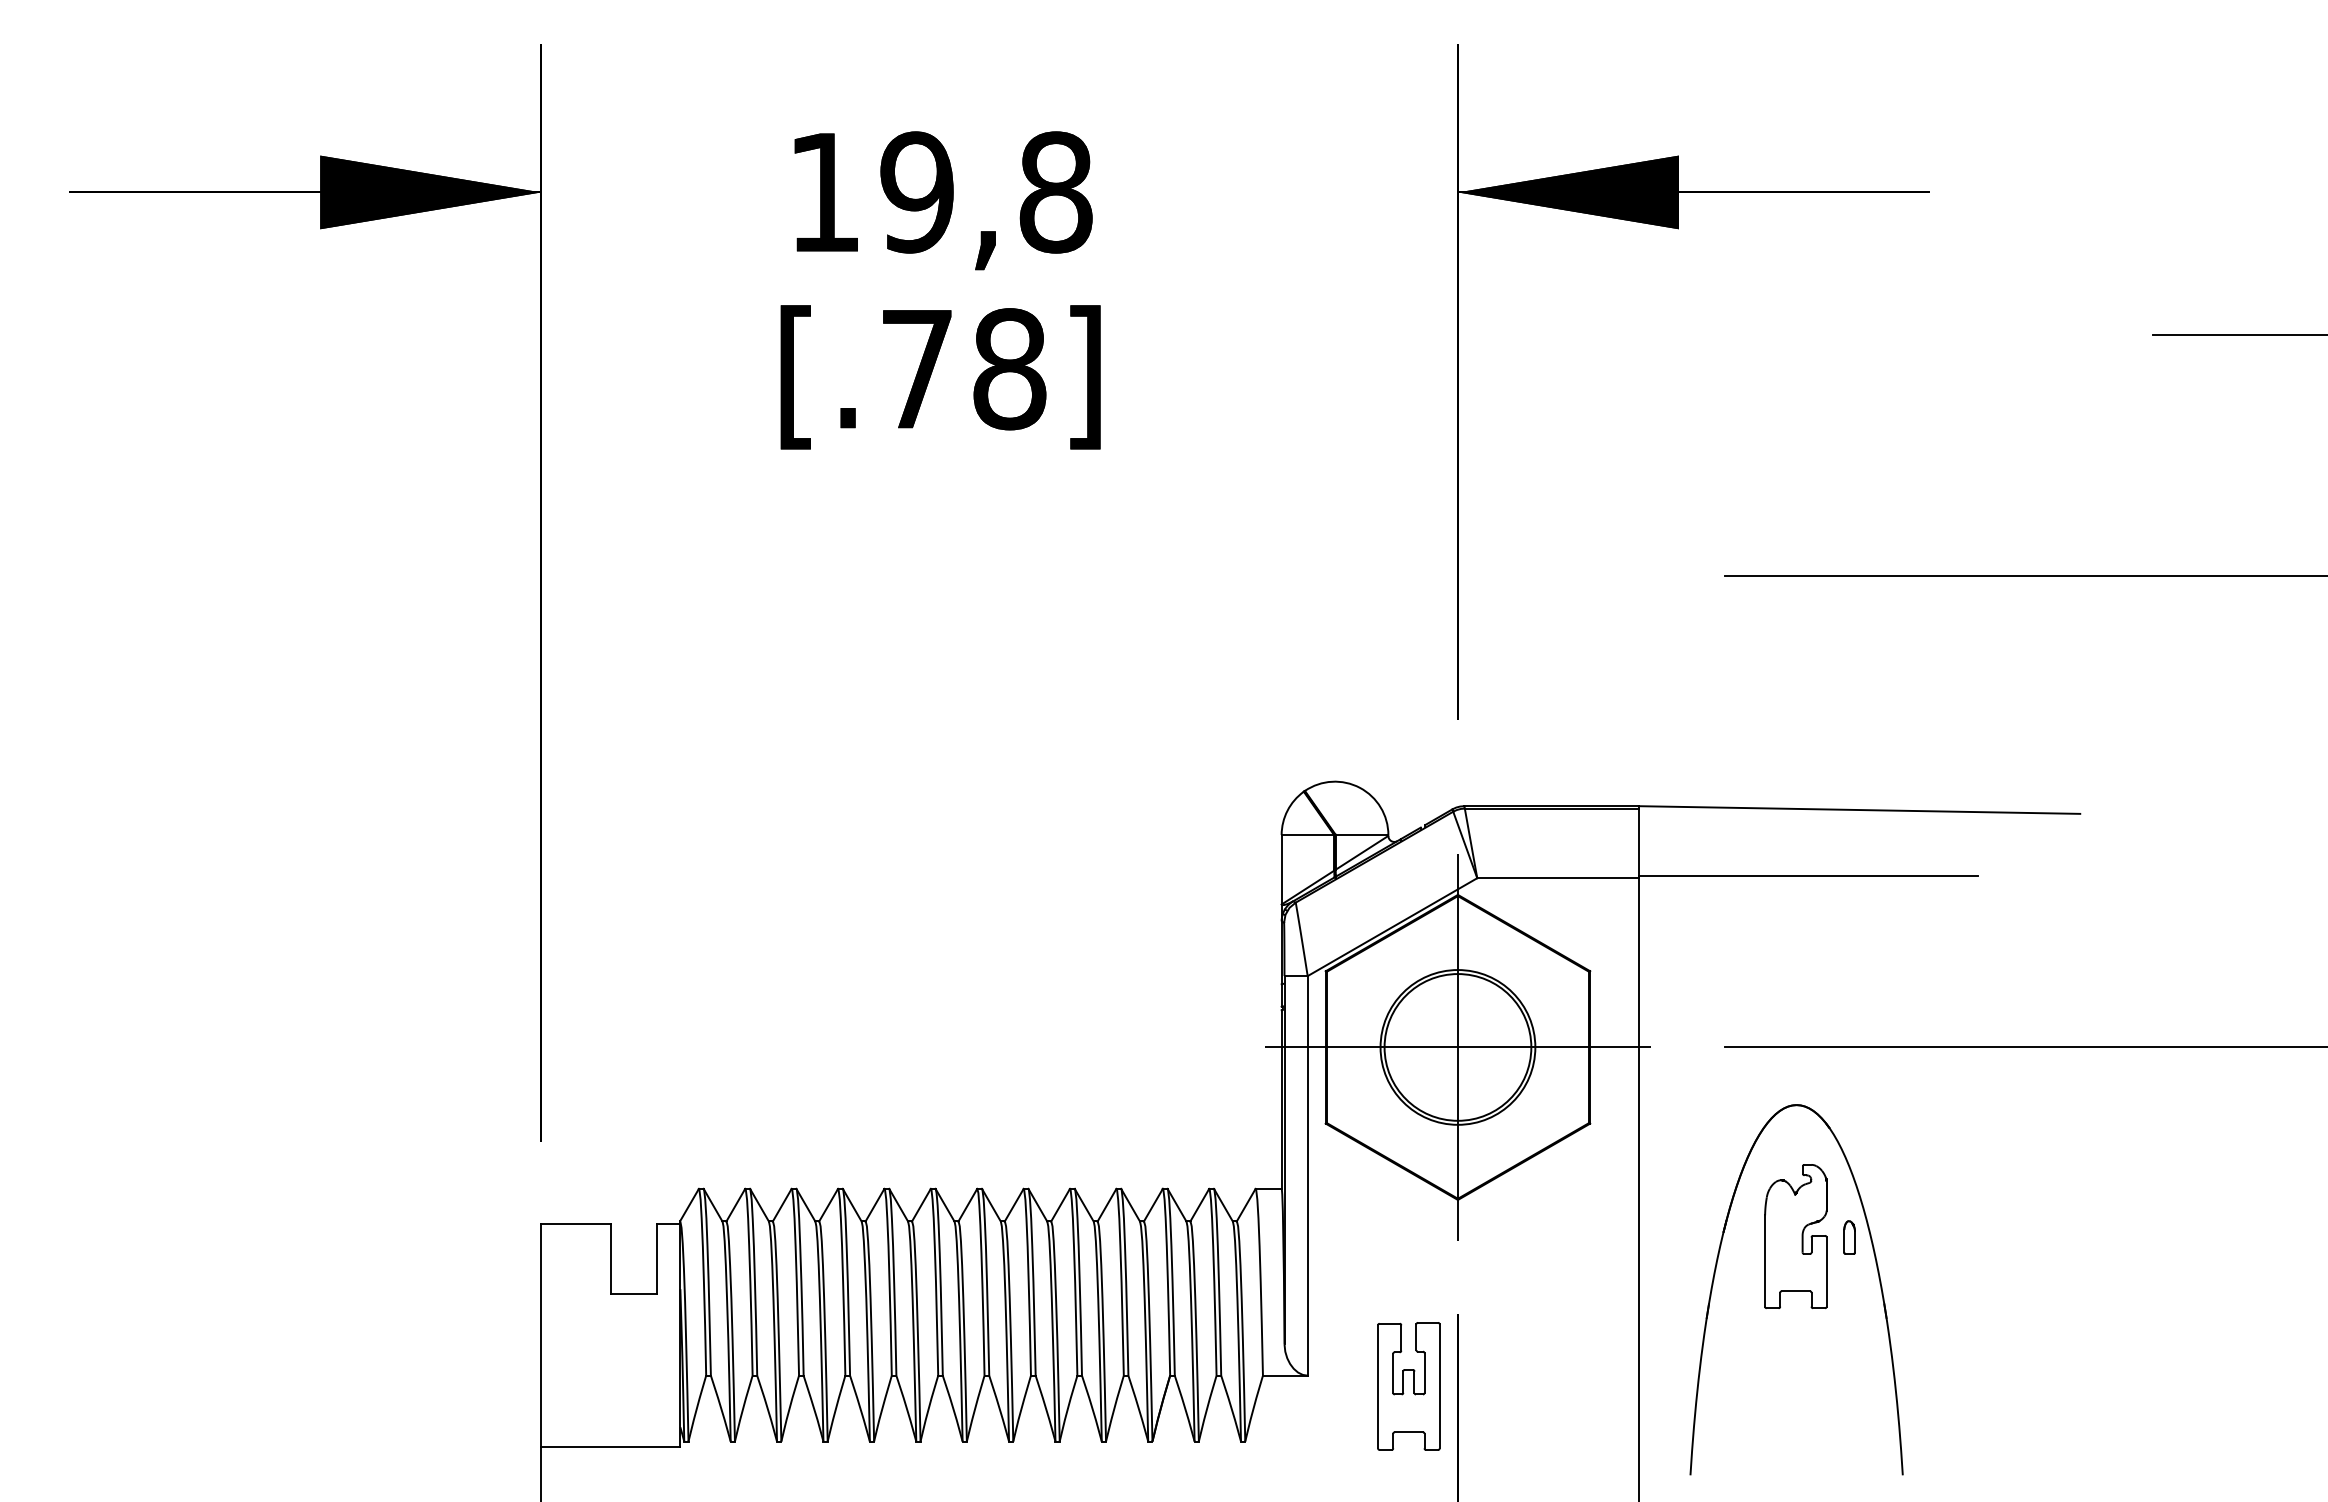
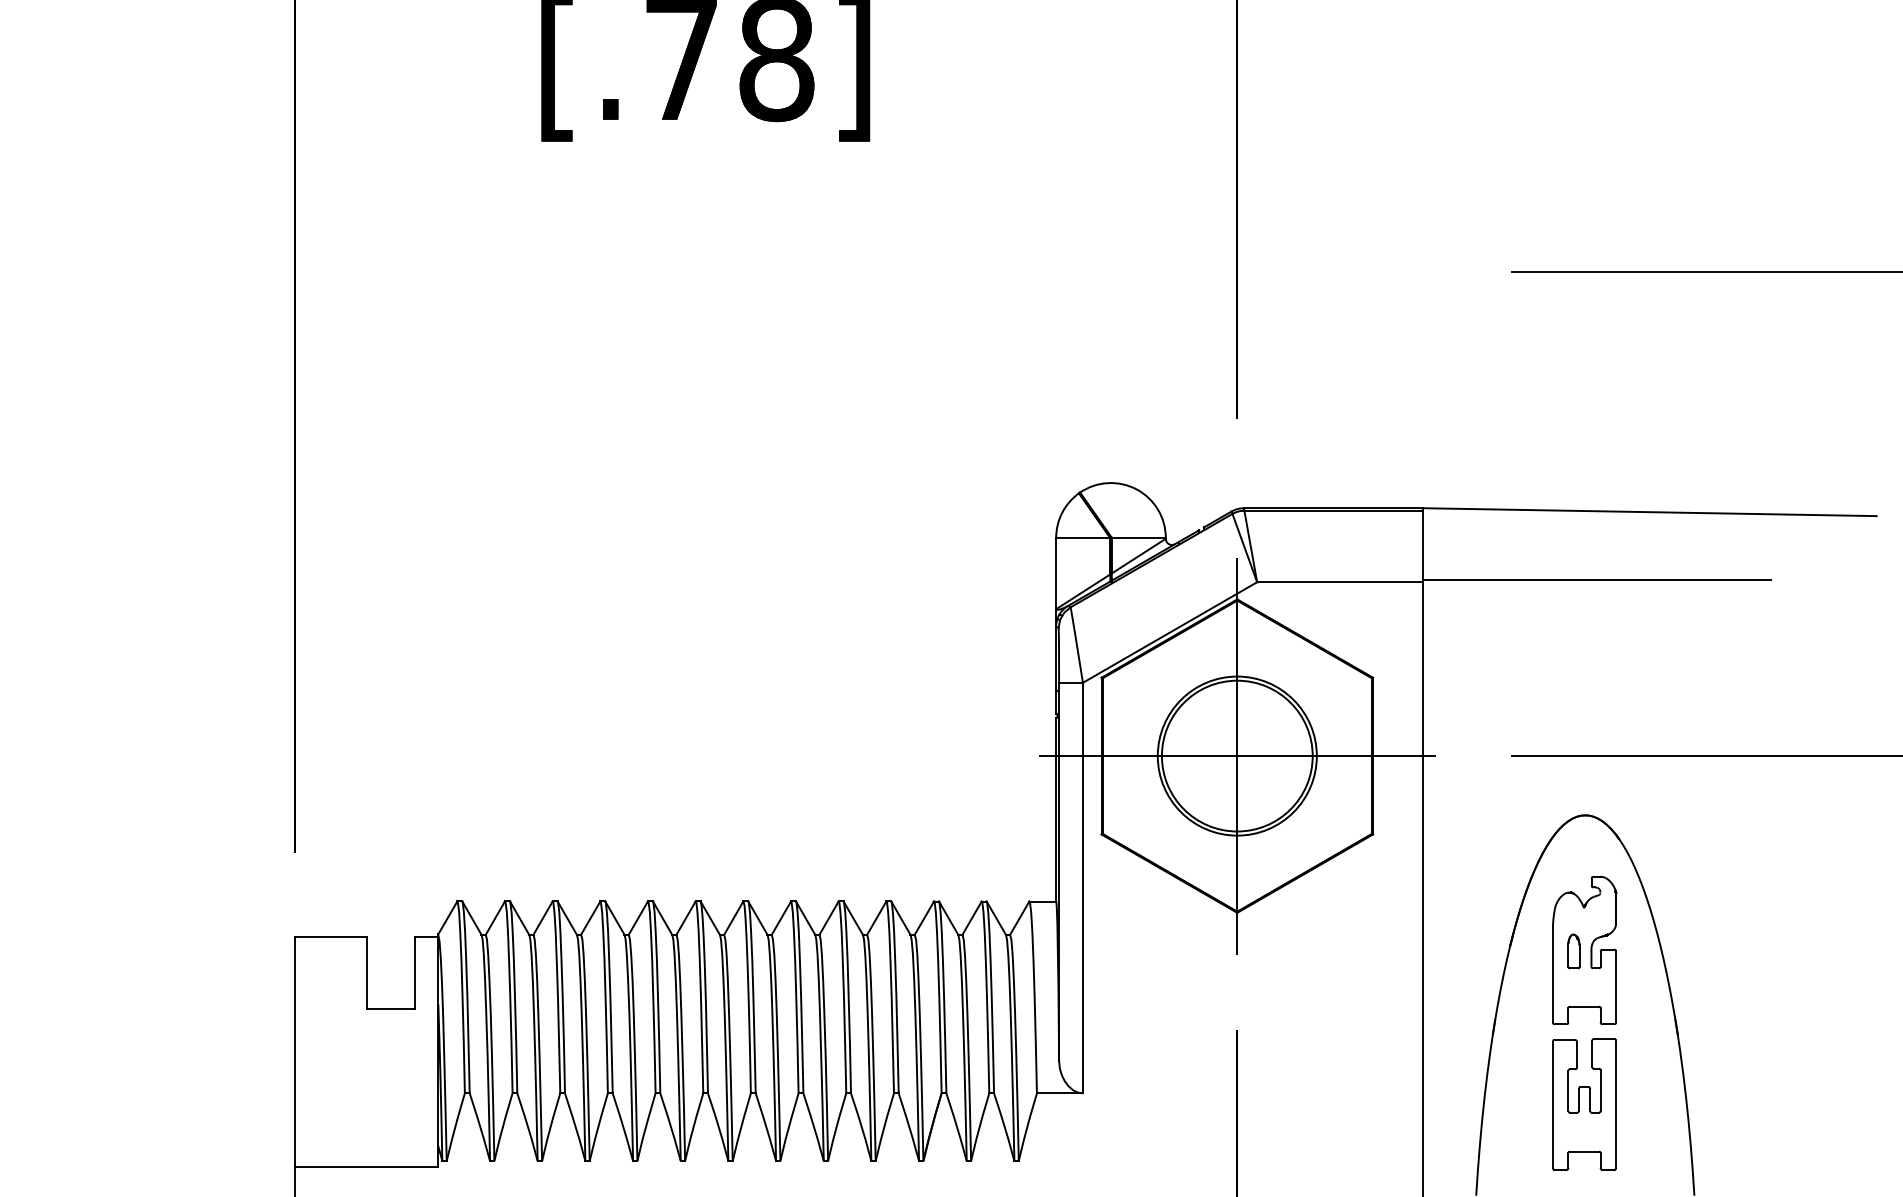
part: (1849, 1237) -> (1573, 951), moved
part: (1408, 1386) -> (1584, 1104), moved

